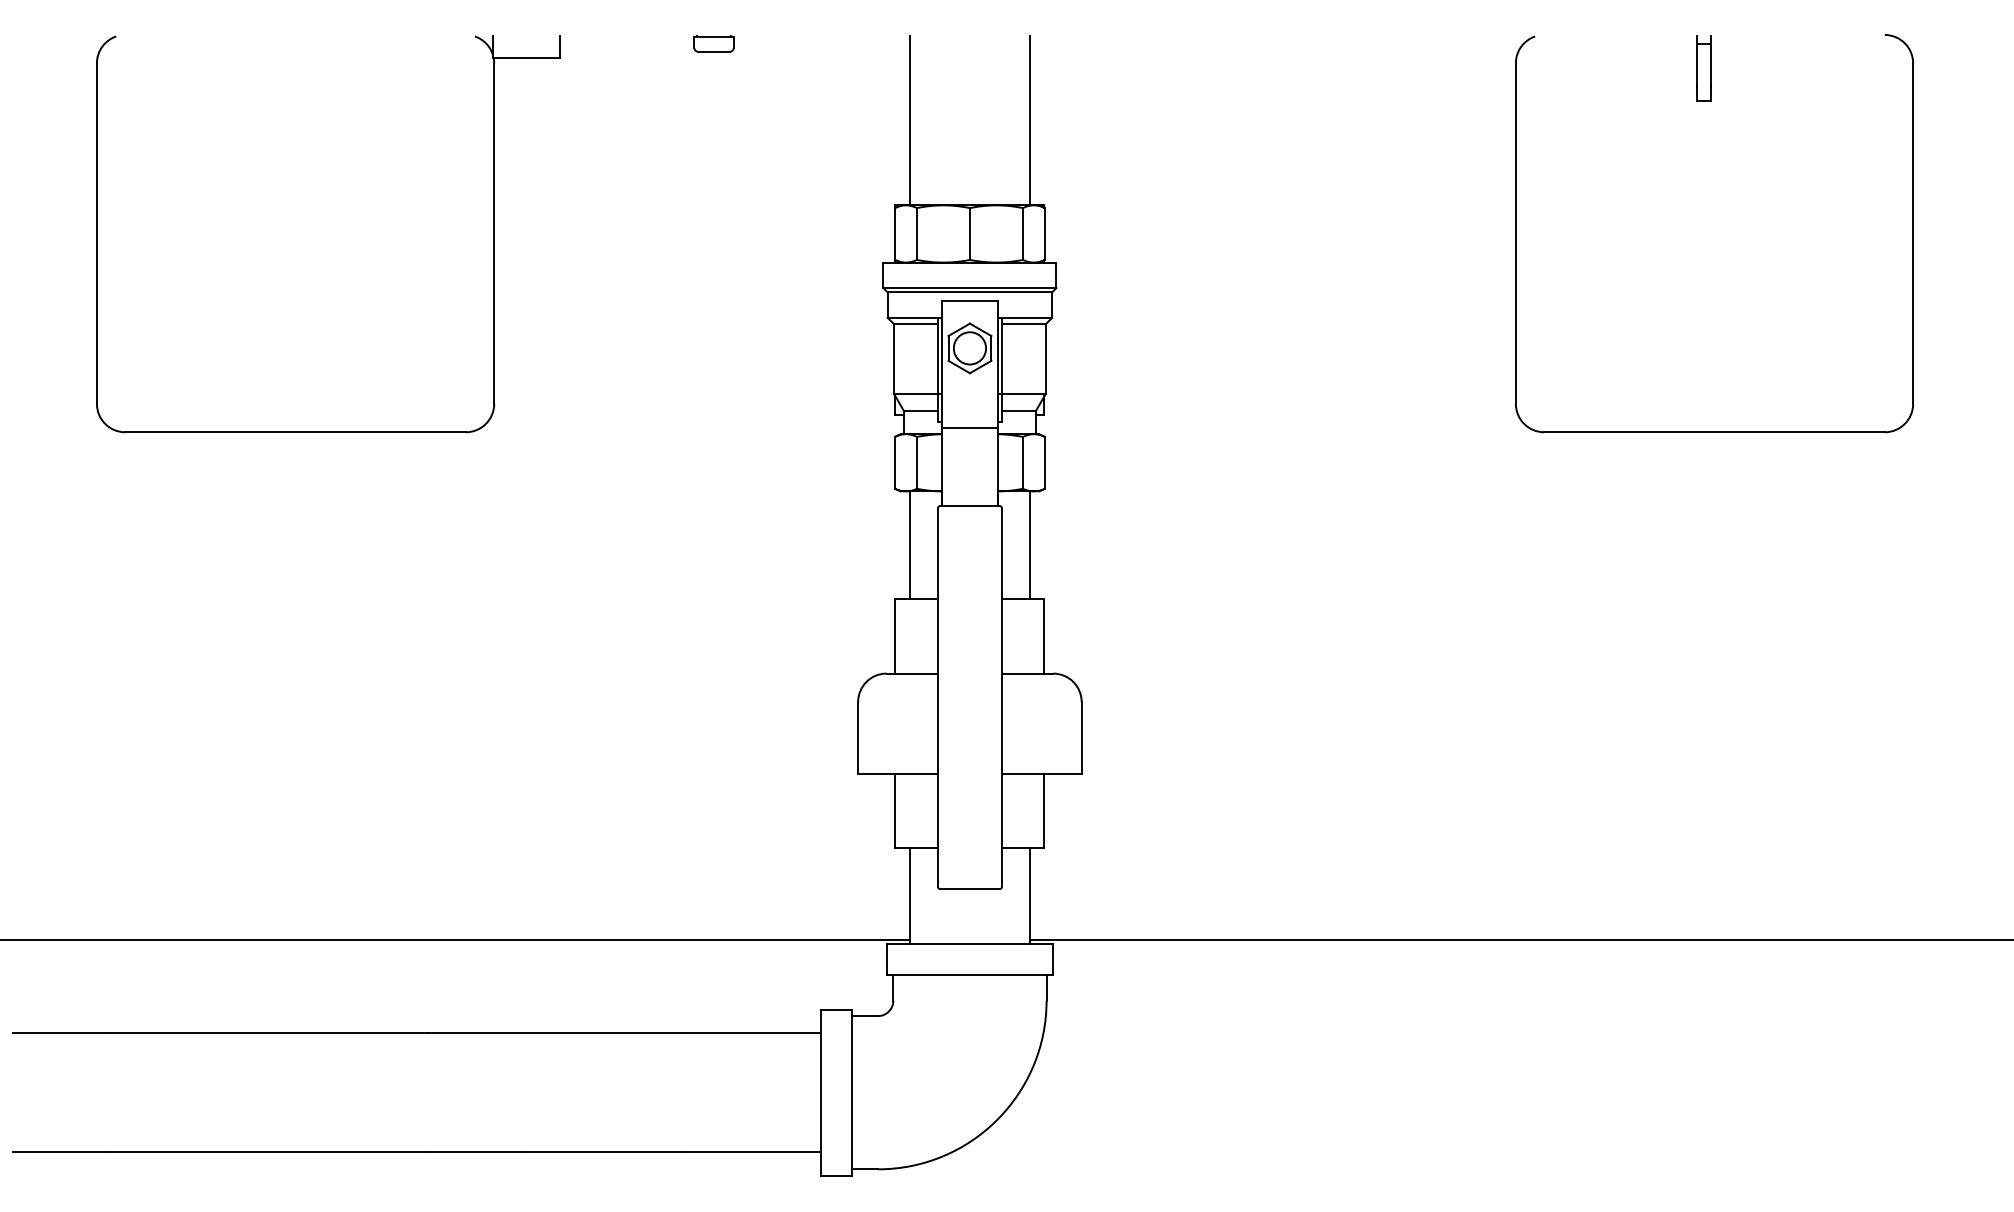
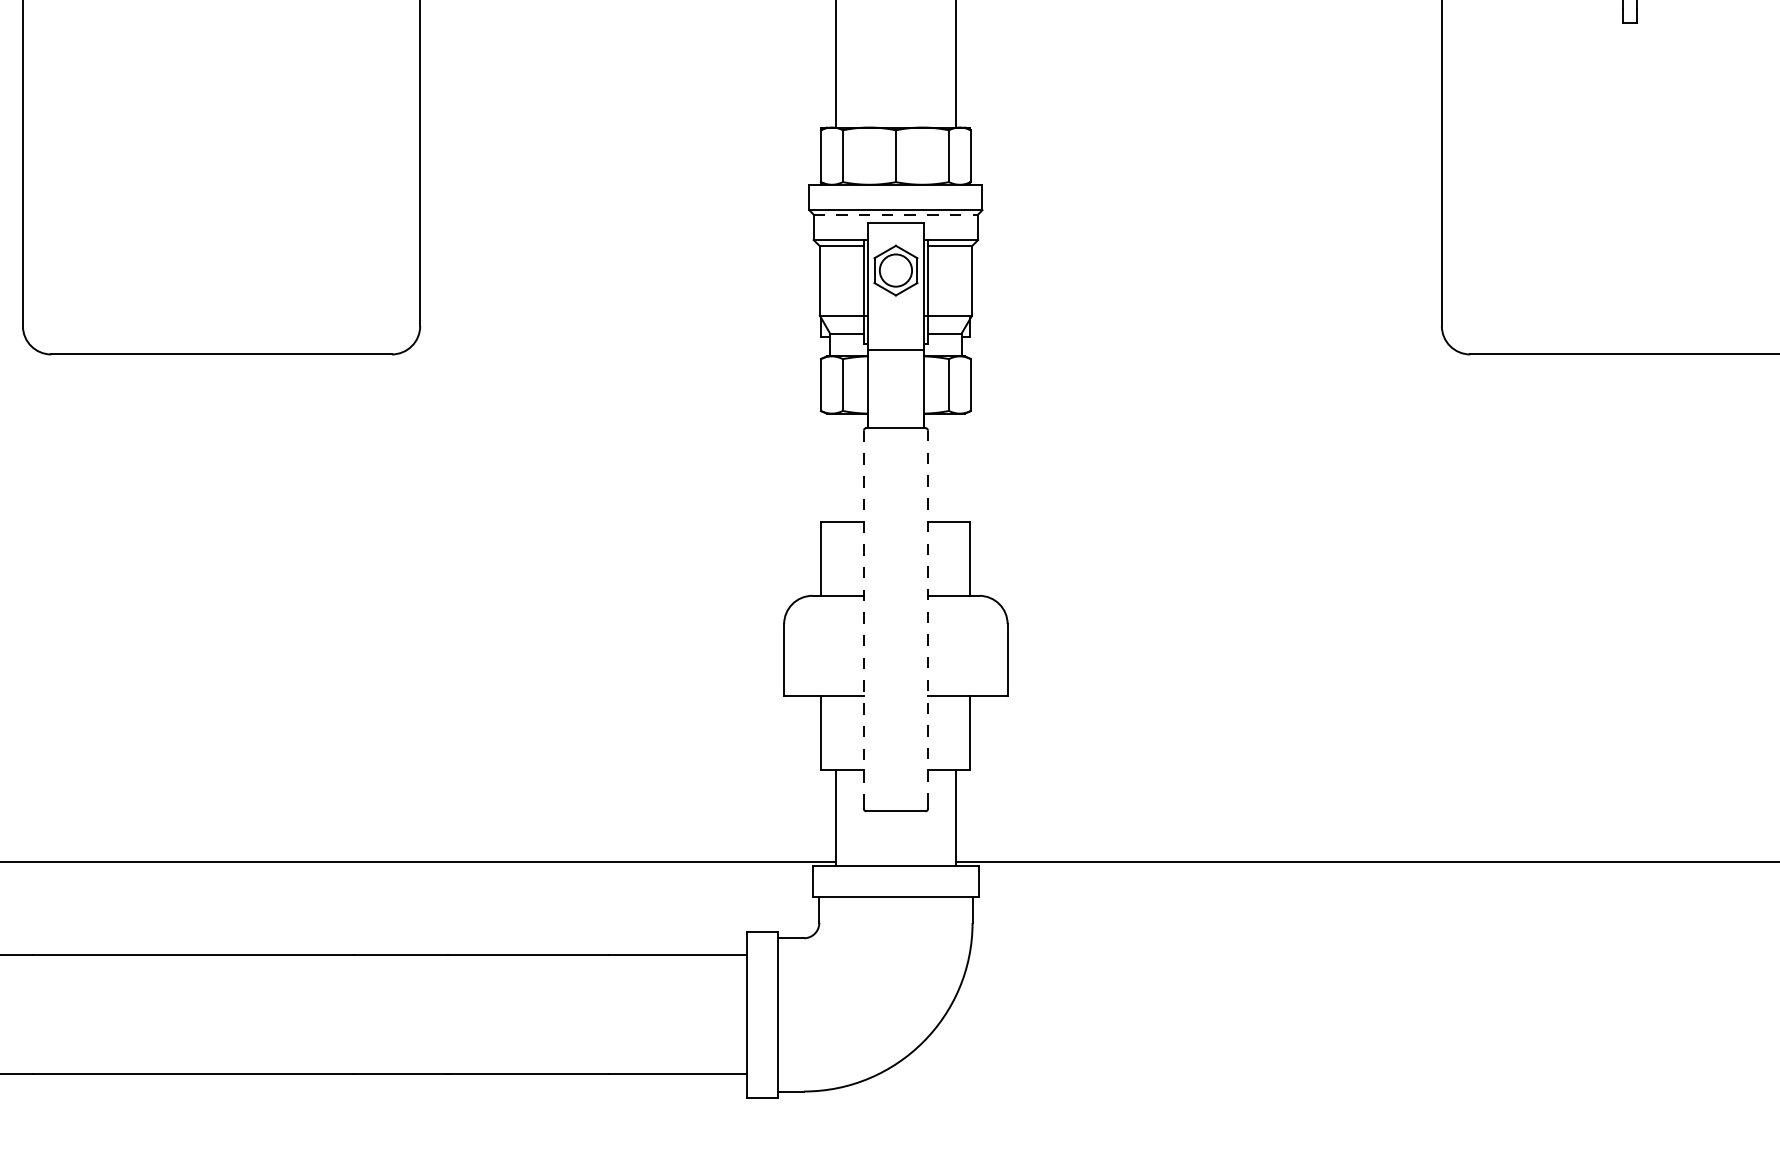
line: (970, 292) -> (896, 214), solid -> dashed
line: (910, 545) -> (836, 467), removed
line: (1029, 545) -> (955, 467), removed
line: (937, 695) -> (863, 617), solid -> dashed
line: (1001, 695) -> (927, 617), solid -> dashed

